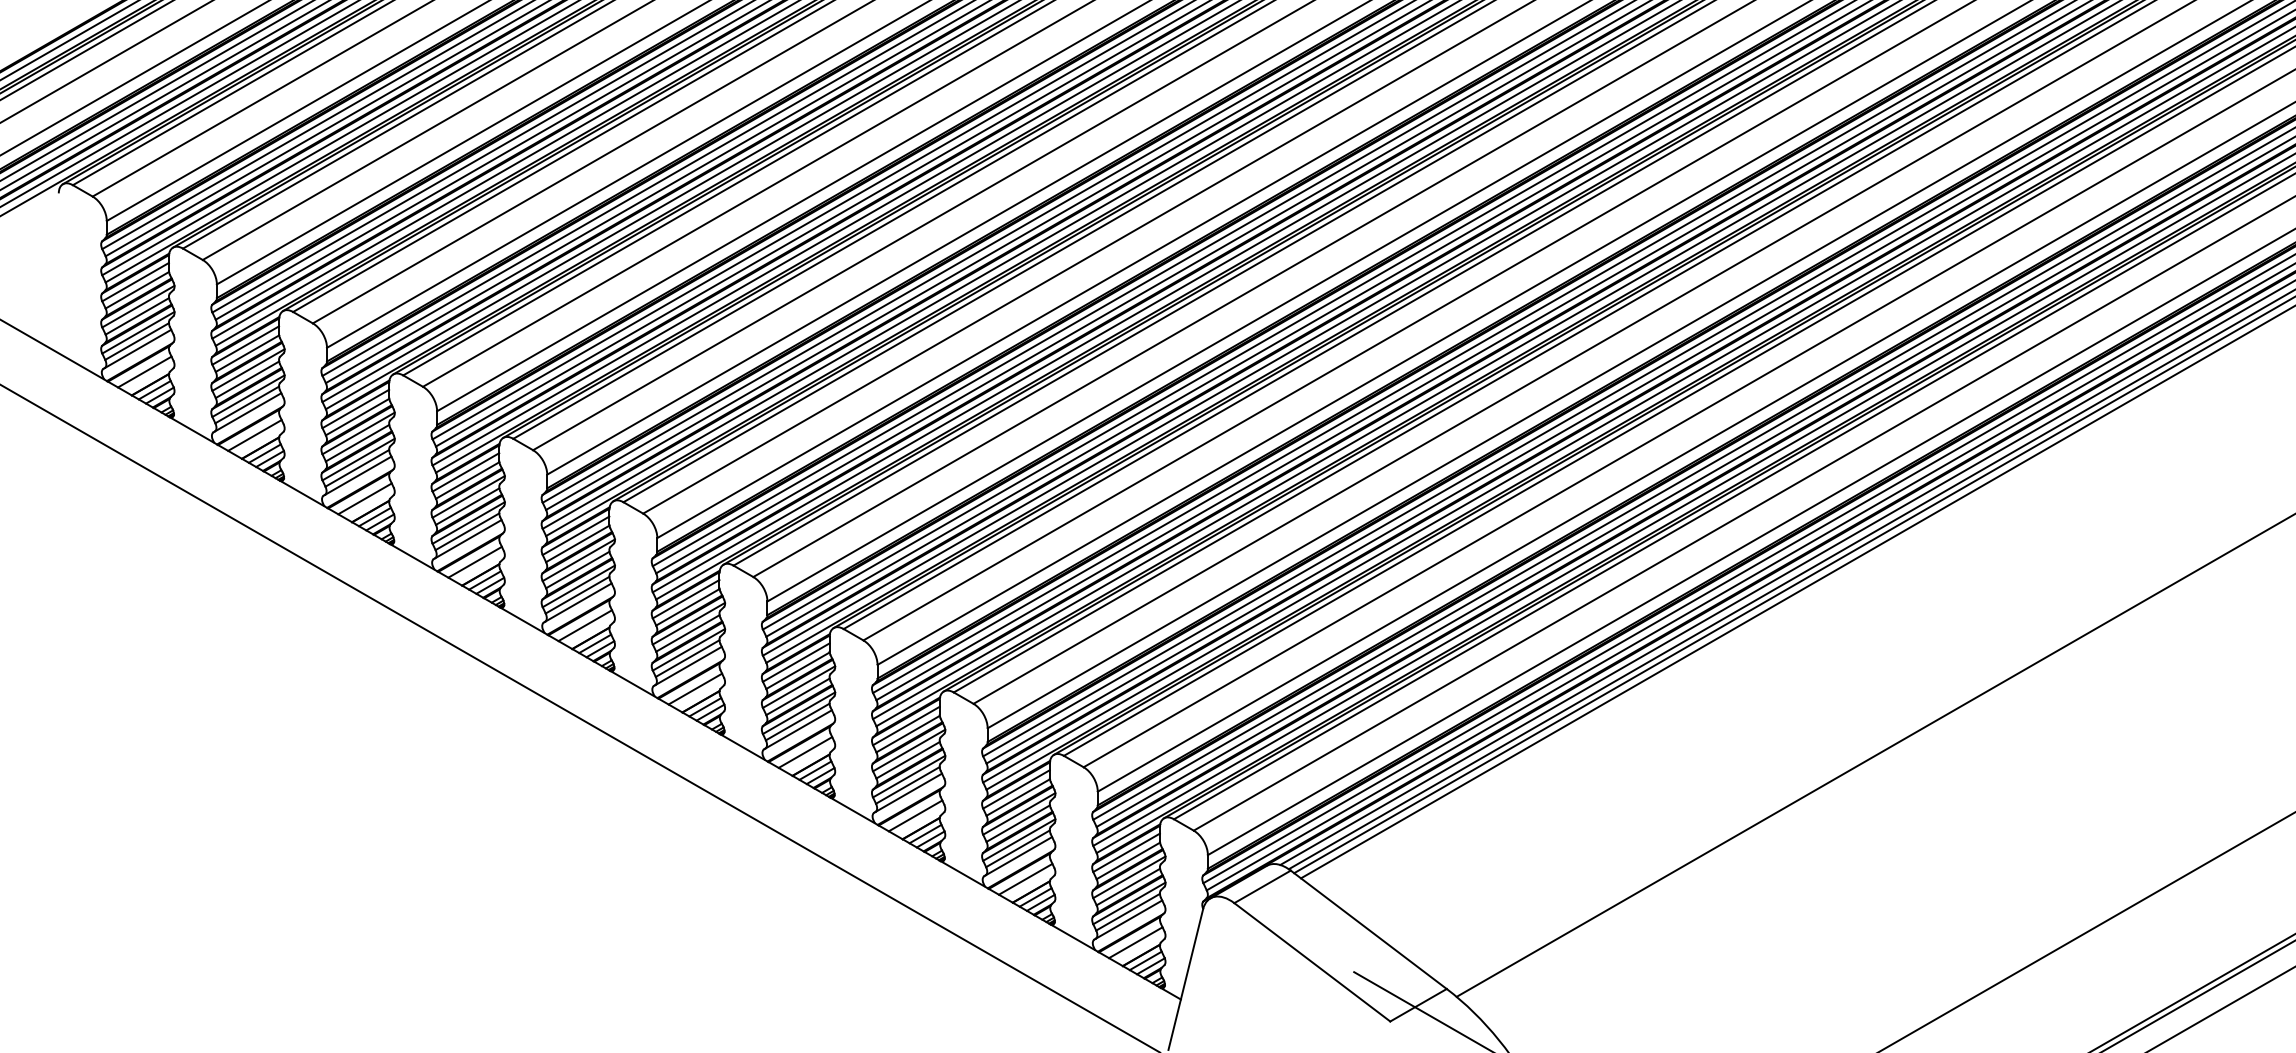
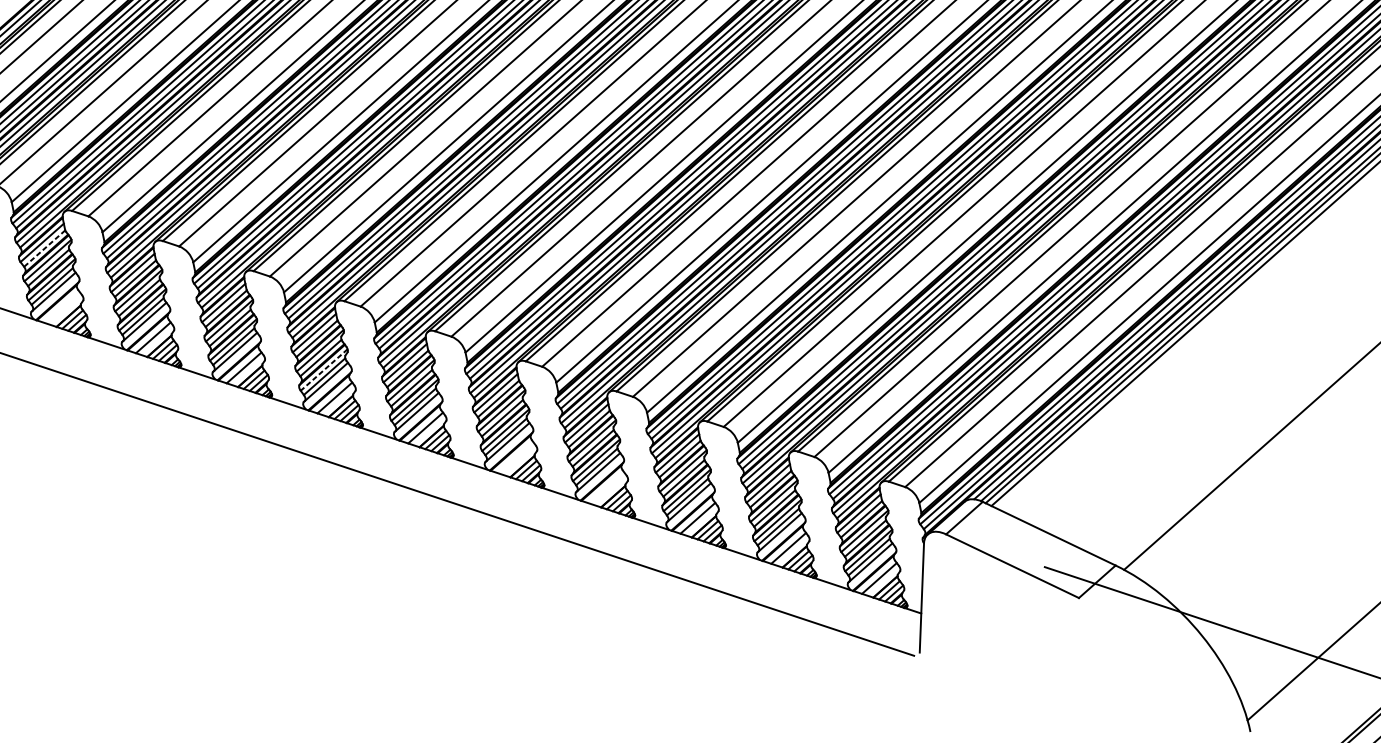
line: (137, 290) -> (44, 248), solid -> dashed
line: (144, 371) -> (62, 307), removed
line: (468, 523) -> (324, 370), solid -> dashed
line: (695, 688) -> (516, 457), removed
line: (805, 752) -> (607, 488), removed

